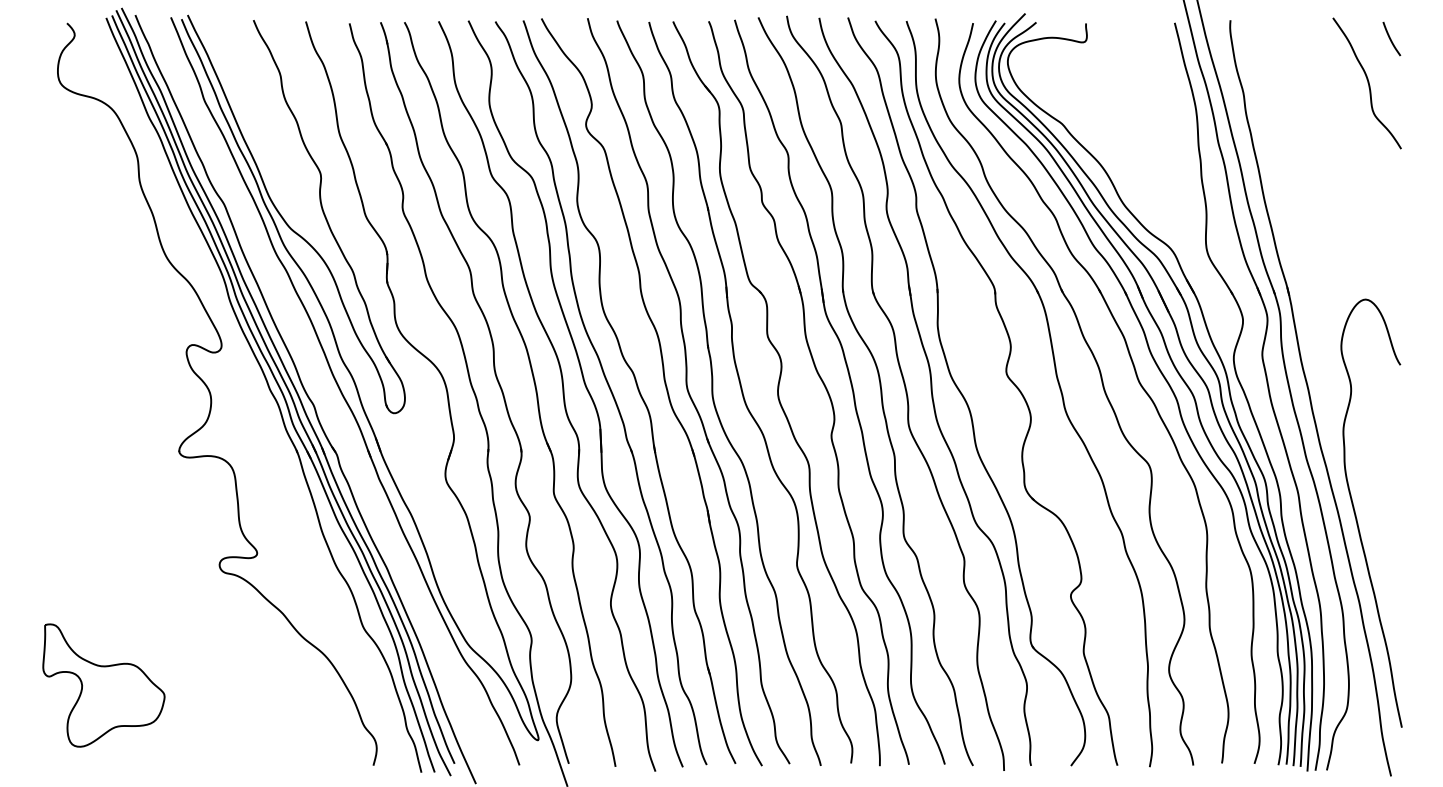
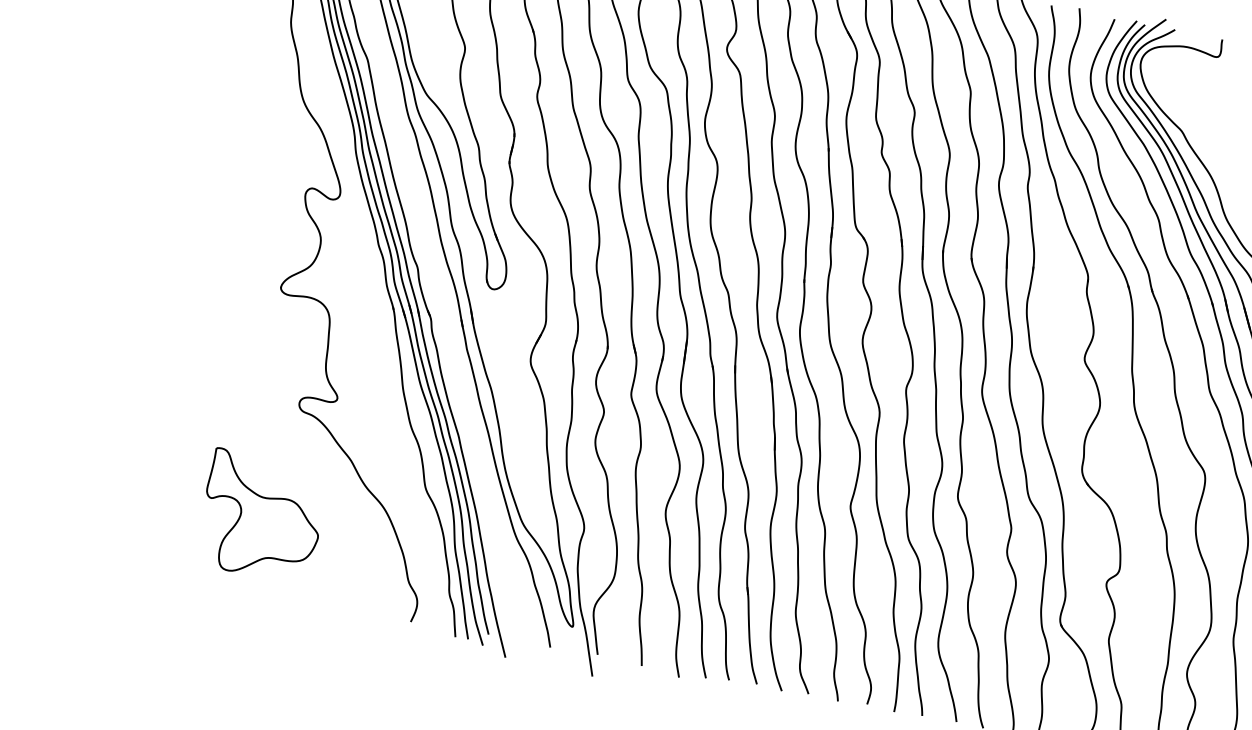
part: (103, 685) -> (261, 516), moved

